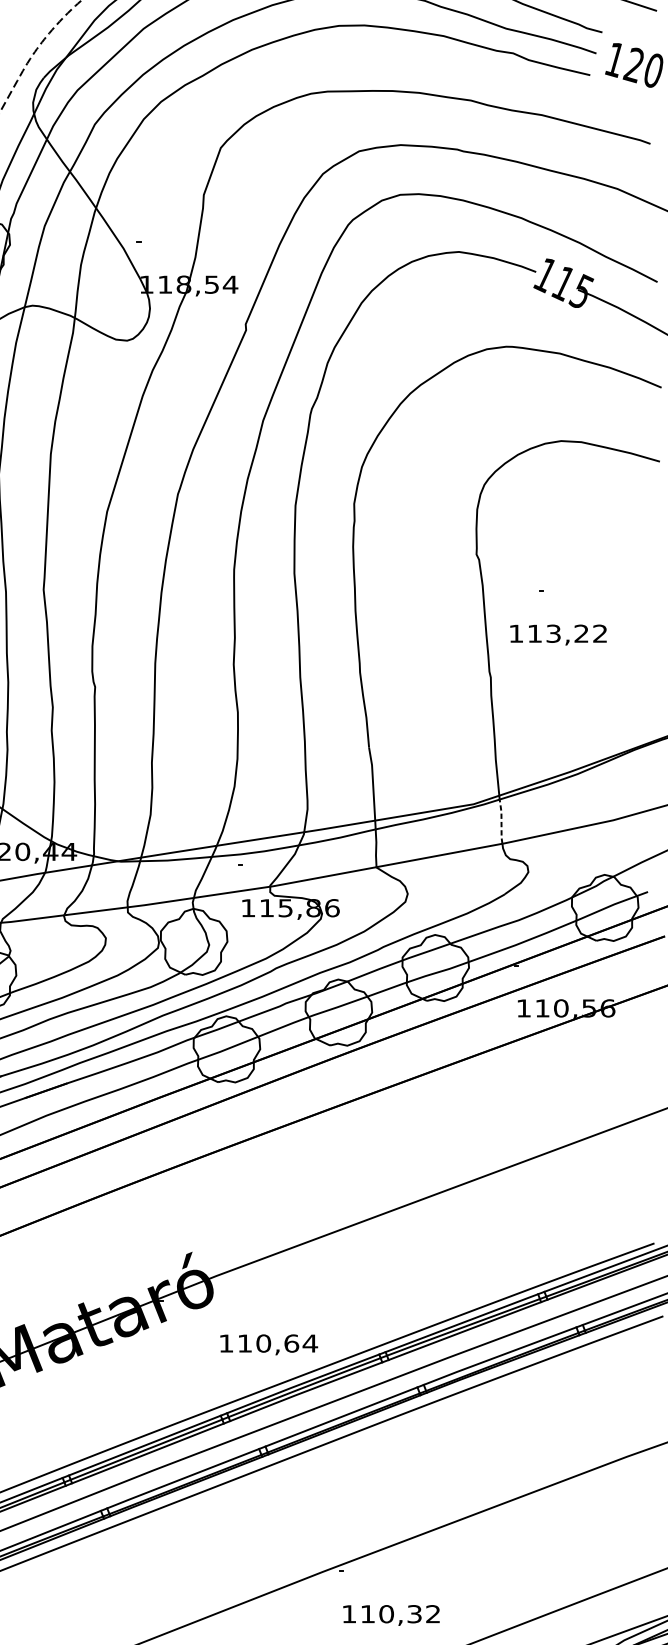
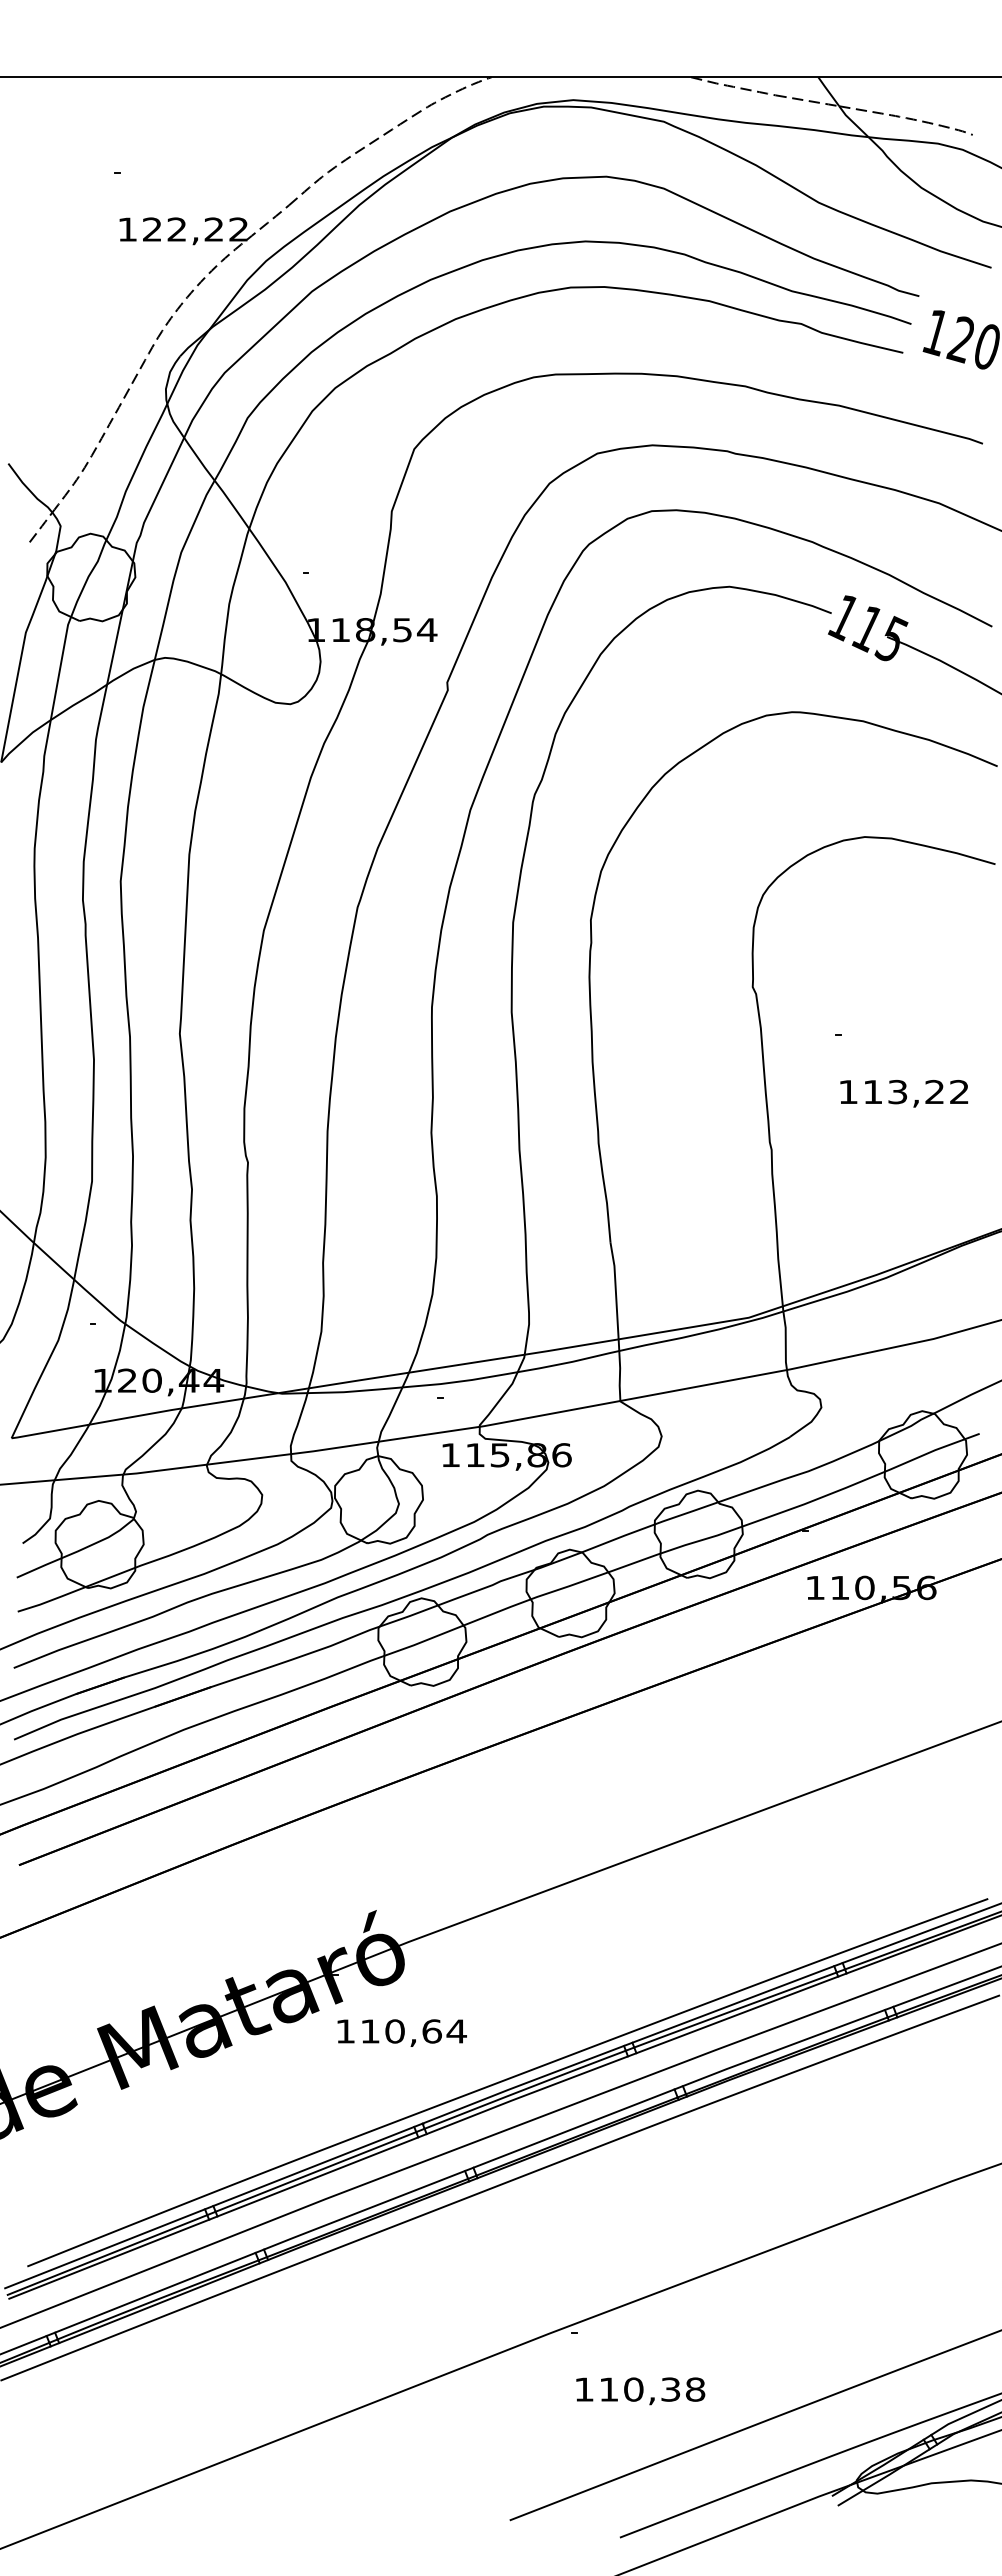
text: (558, 634) -> (904, 1093), moved
line: (501, 821) -> (785, 1340), dashed -> solid
text: (268, 1344) -> (401, 2032), moved
text: (433, 1614) -> (695, 2389), 110,32 -> 110,38

